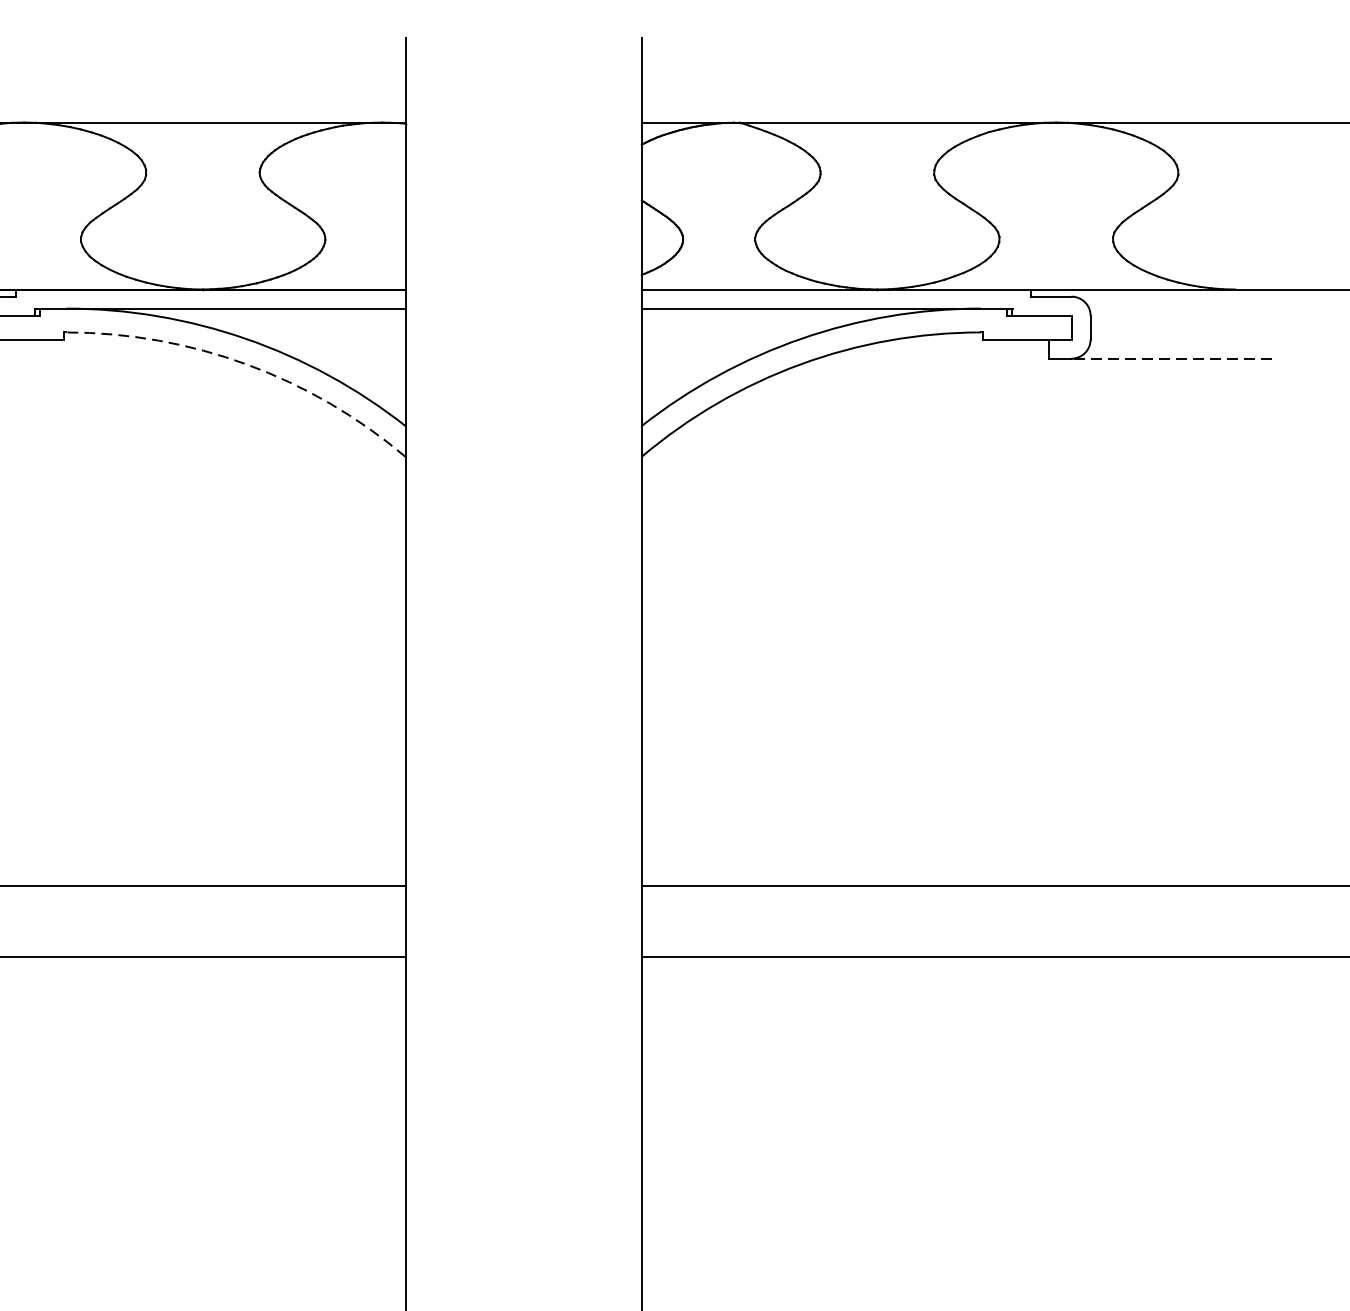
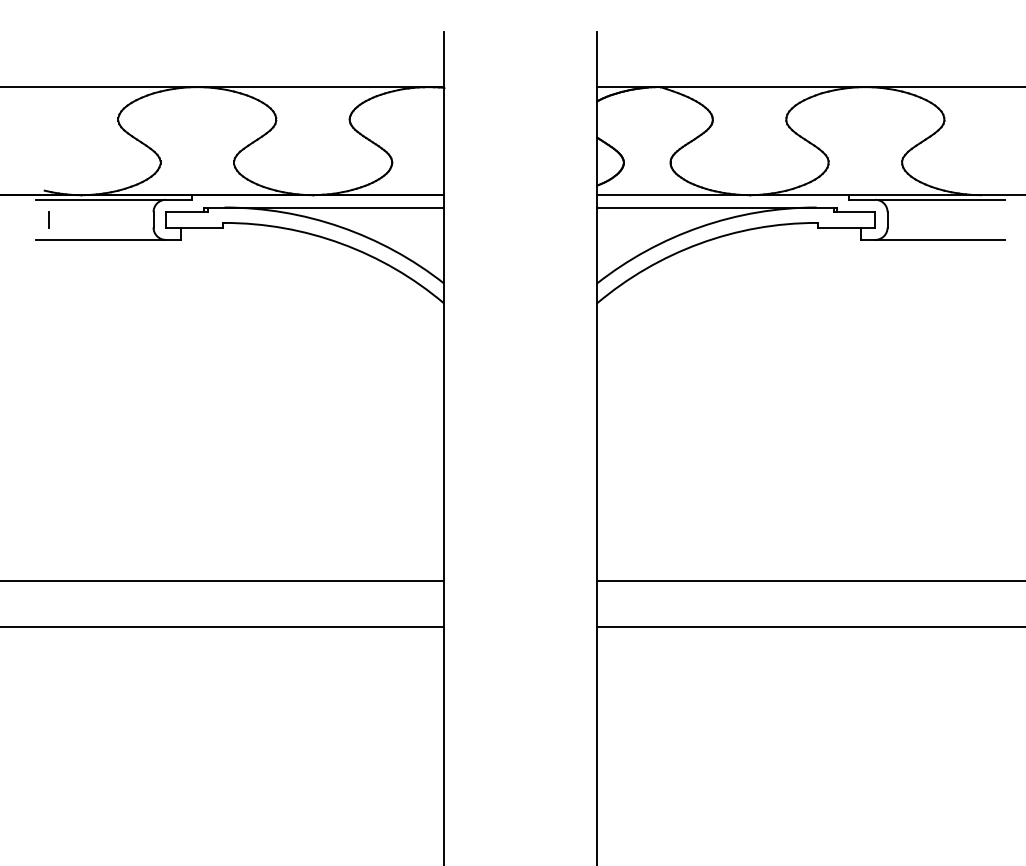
line: (1173, 296) -> (941, 199), added
line: (1172, 358) -> (940, 239), dashed -> solid
arc: (246, 364) -> (341, 243), dashed -> solid

